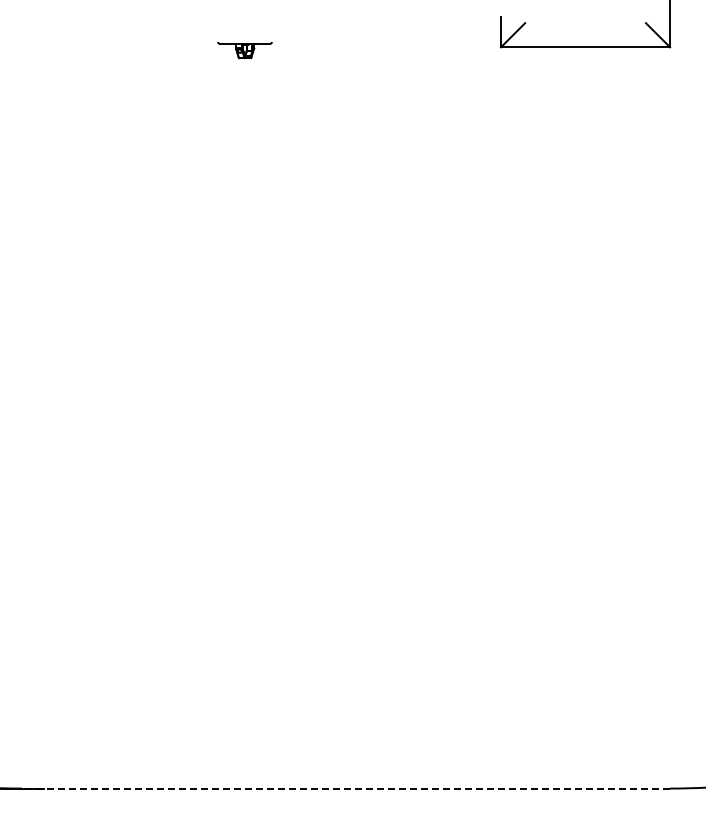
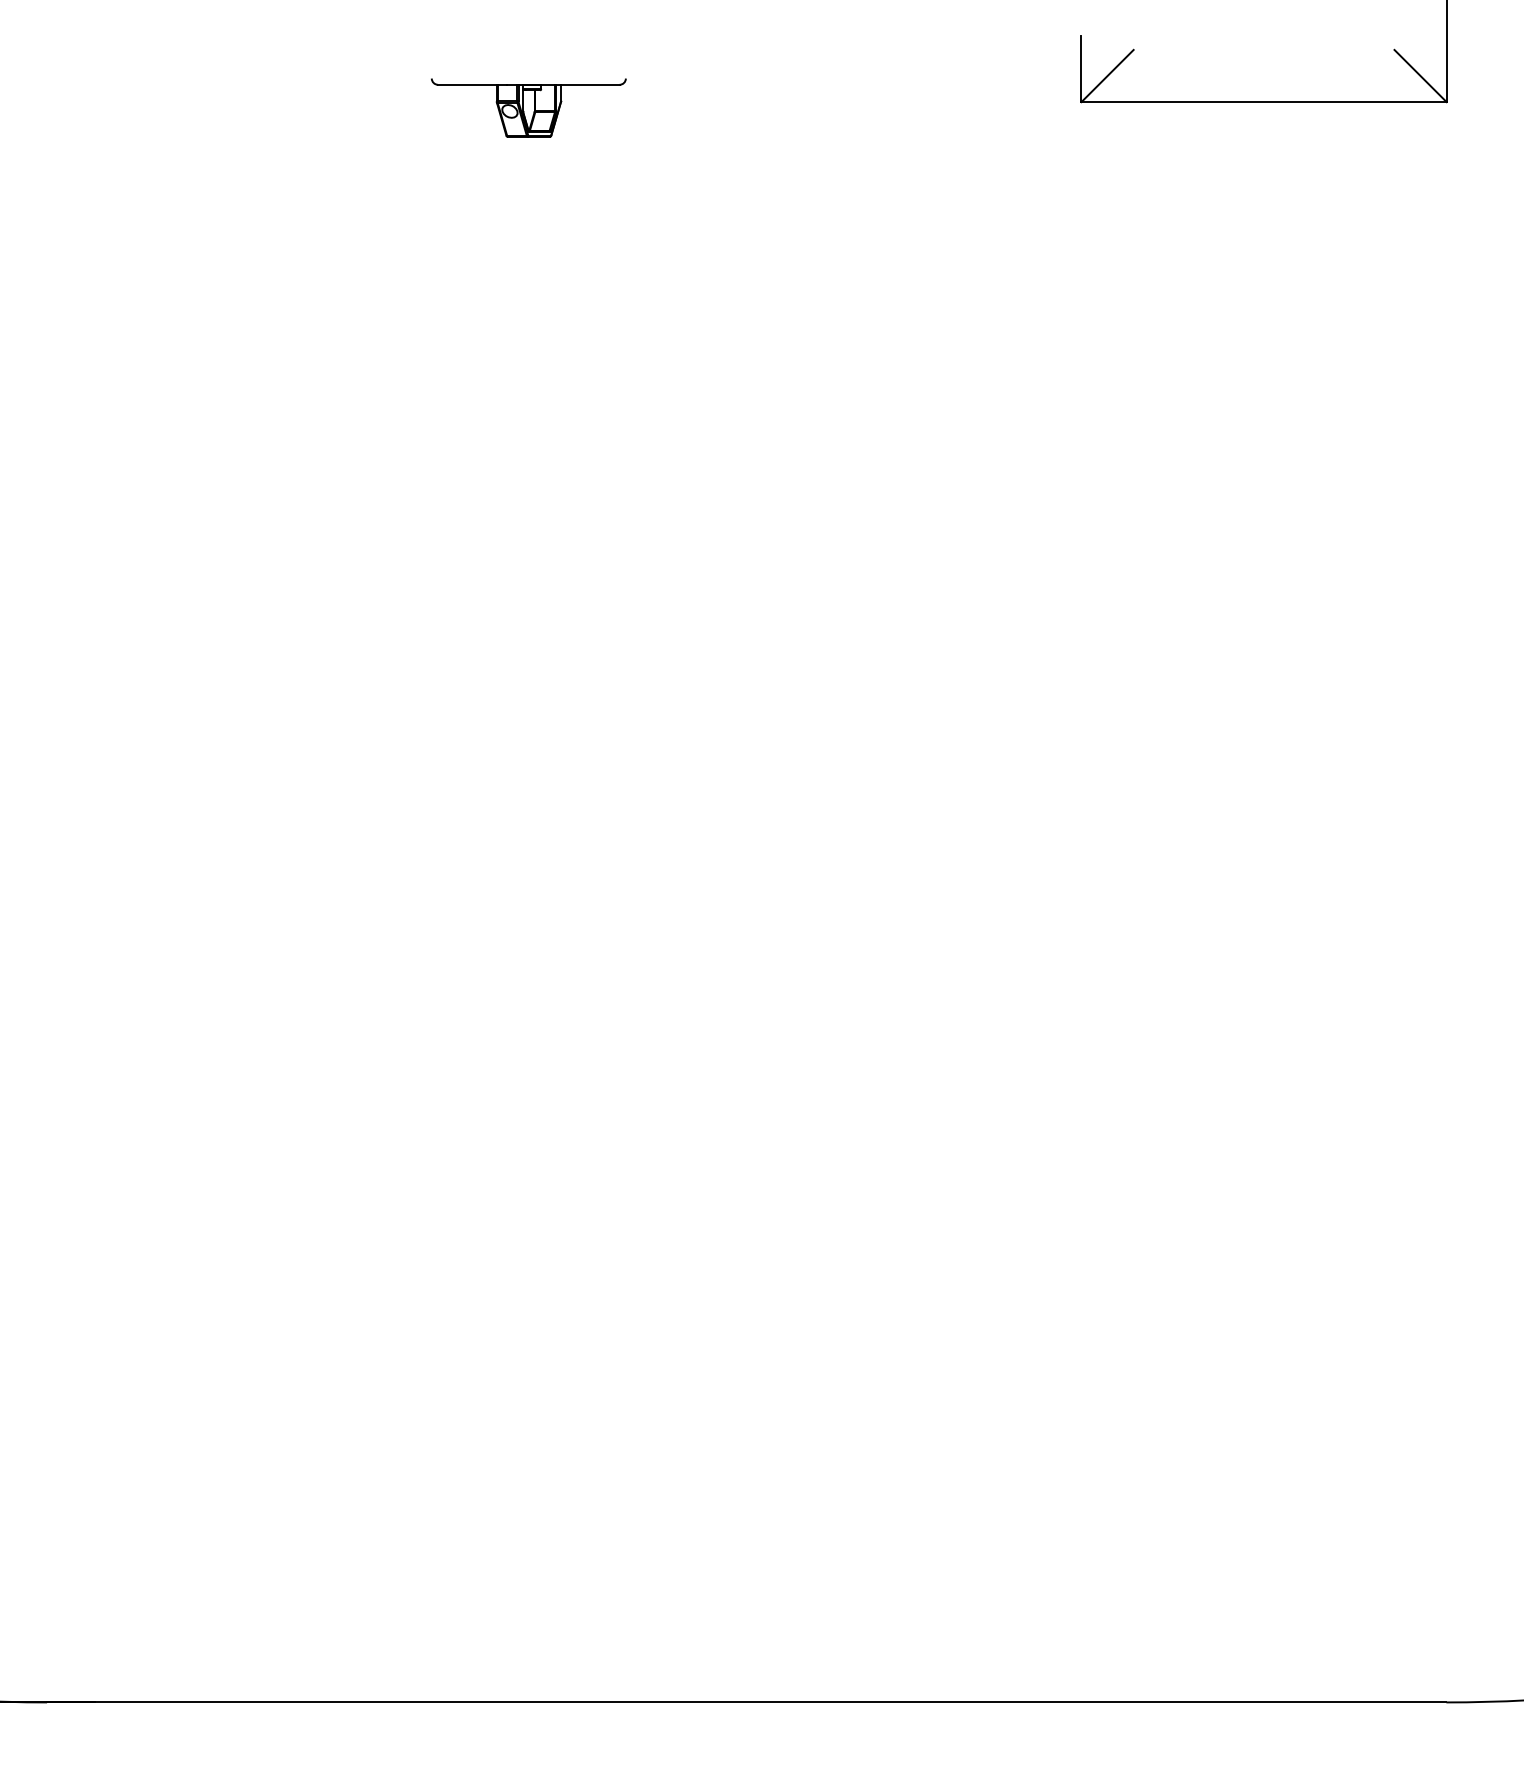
part: (244, 50) -> (527, 108), size x1.67
line: (345, 788) -> (745, 1702), dashed -> solid

